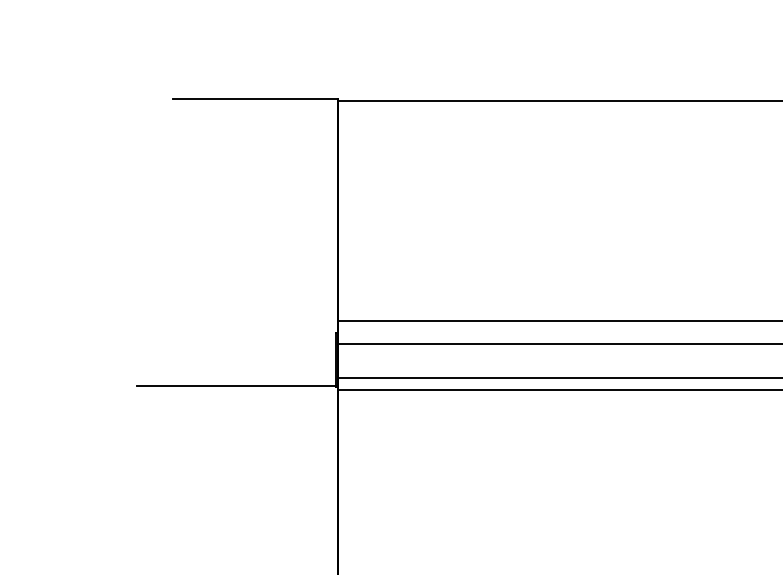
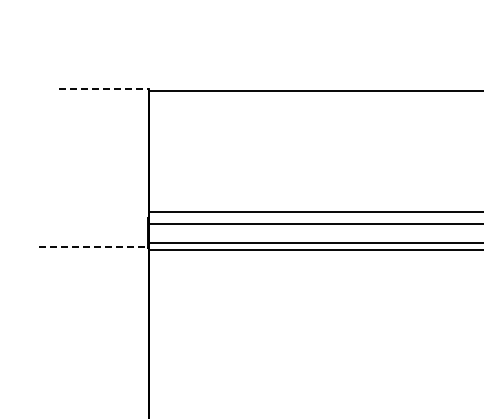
line: (256, 99) -> (104, 89), solid -> dashed
line: (237, 386) -> (94, 247), solid -> dashed

